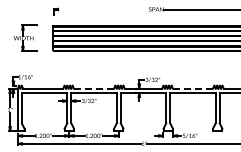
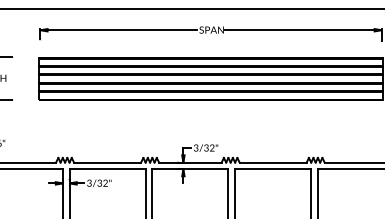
line: (102, 9) -> (121, 30), added
line: (93, 88) -> (106, 162), dashed -> solid
line: (192, 88) -> (272, 162), dashed -> solid

